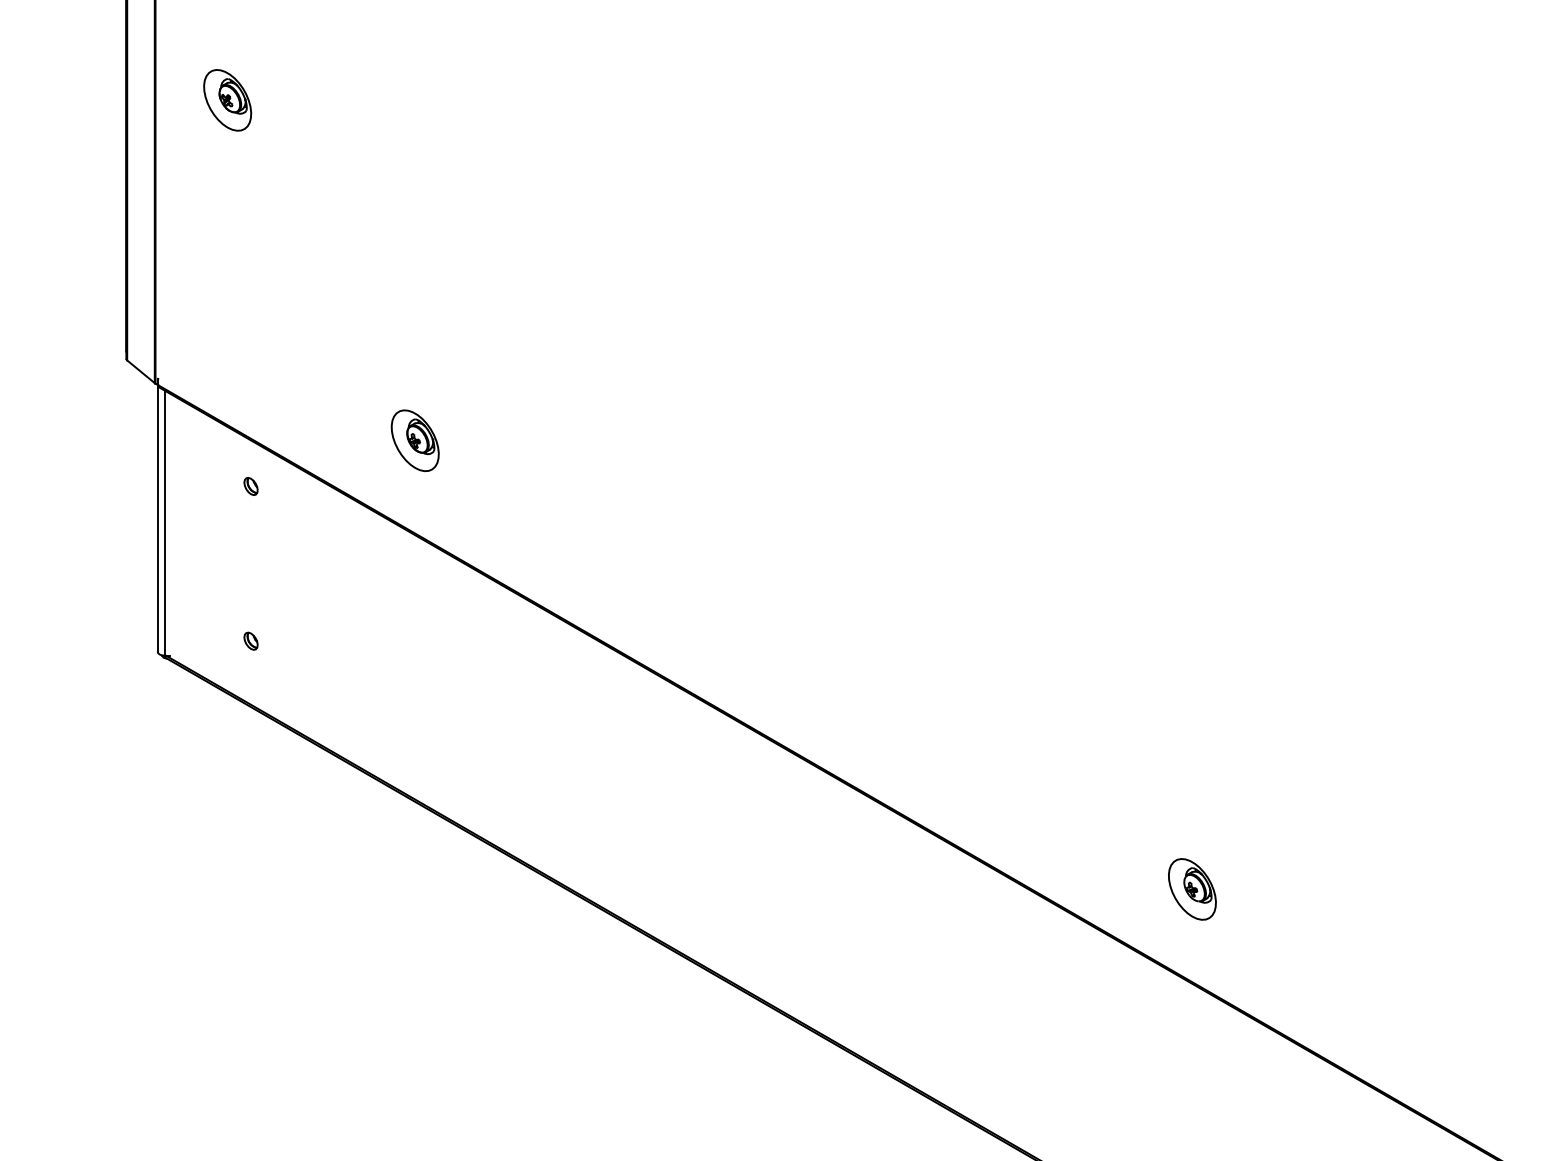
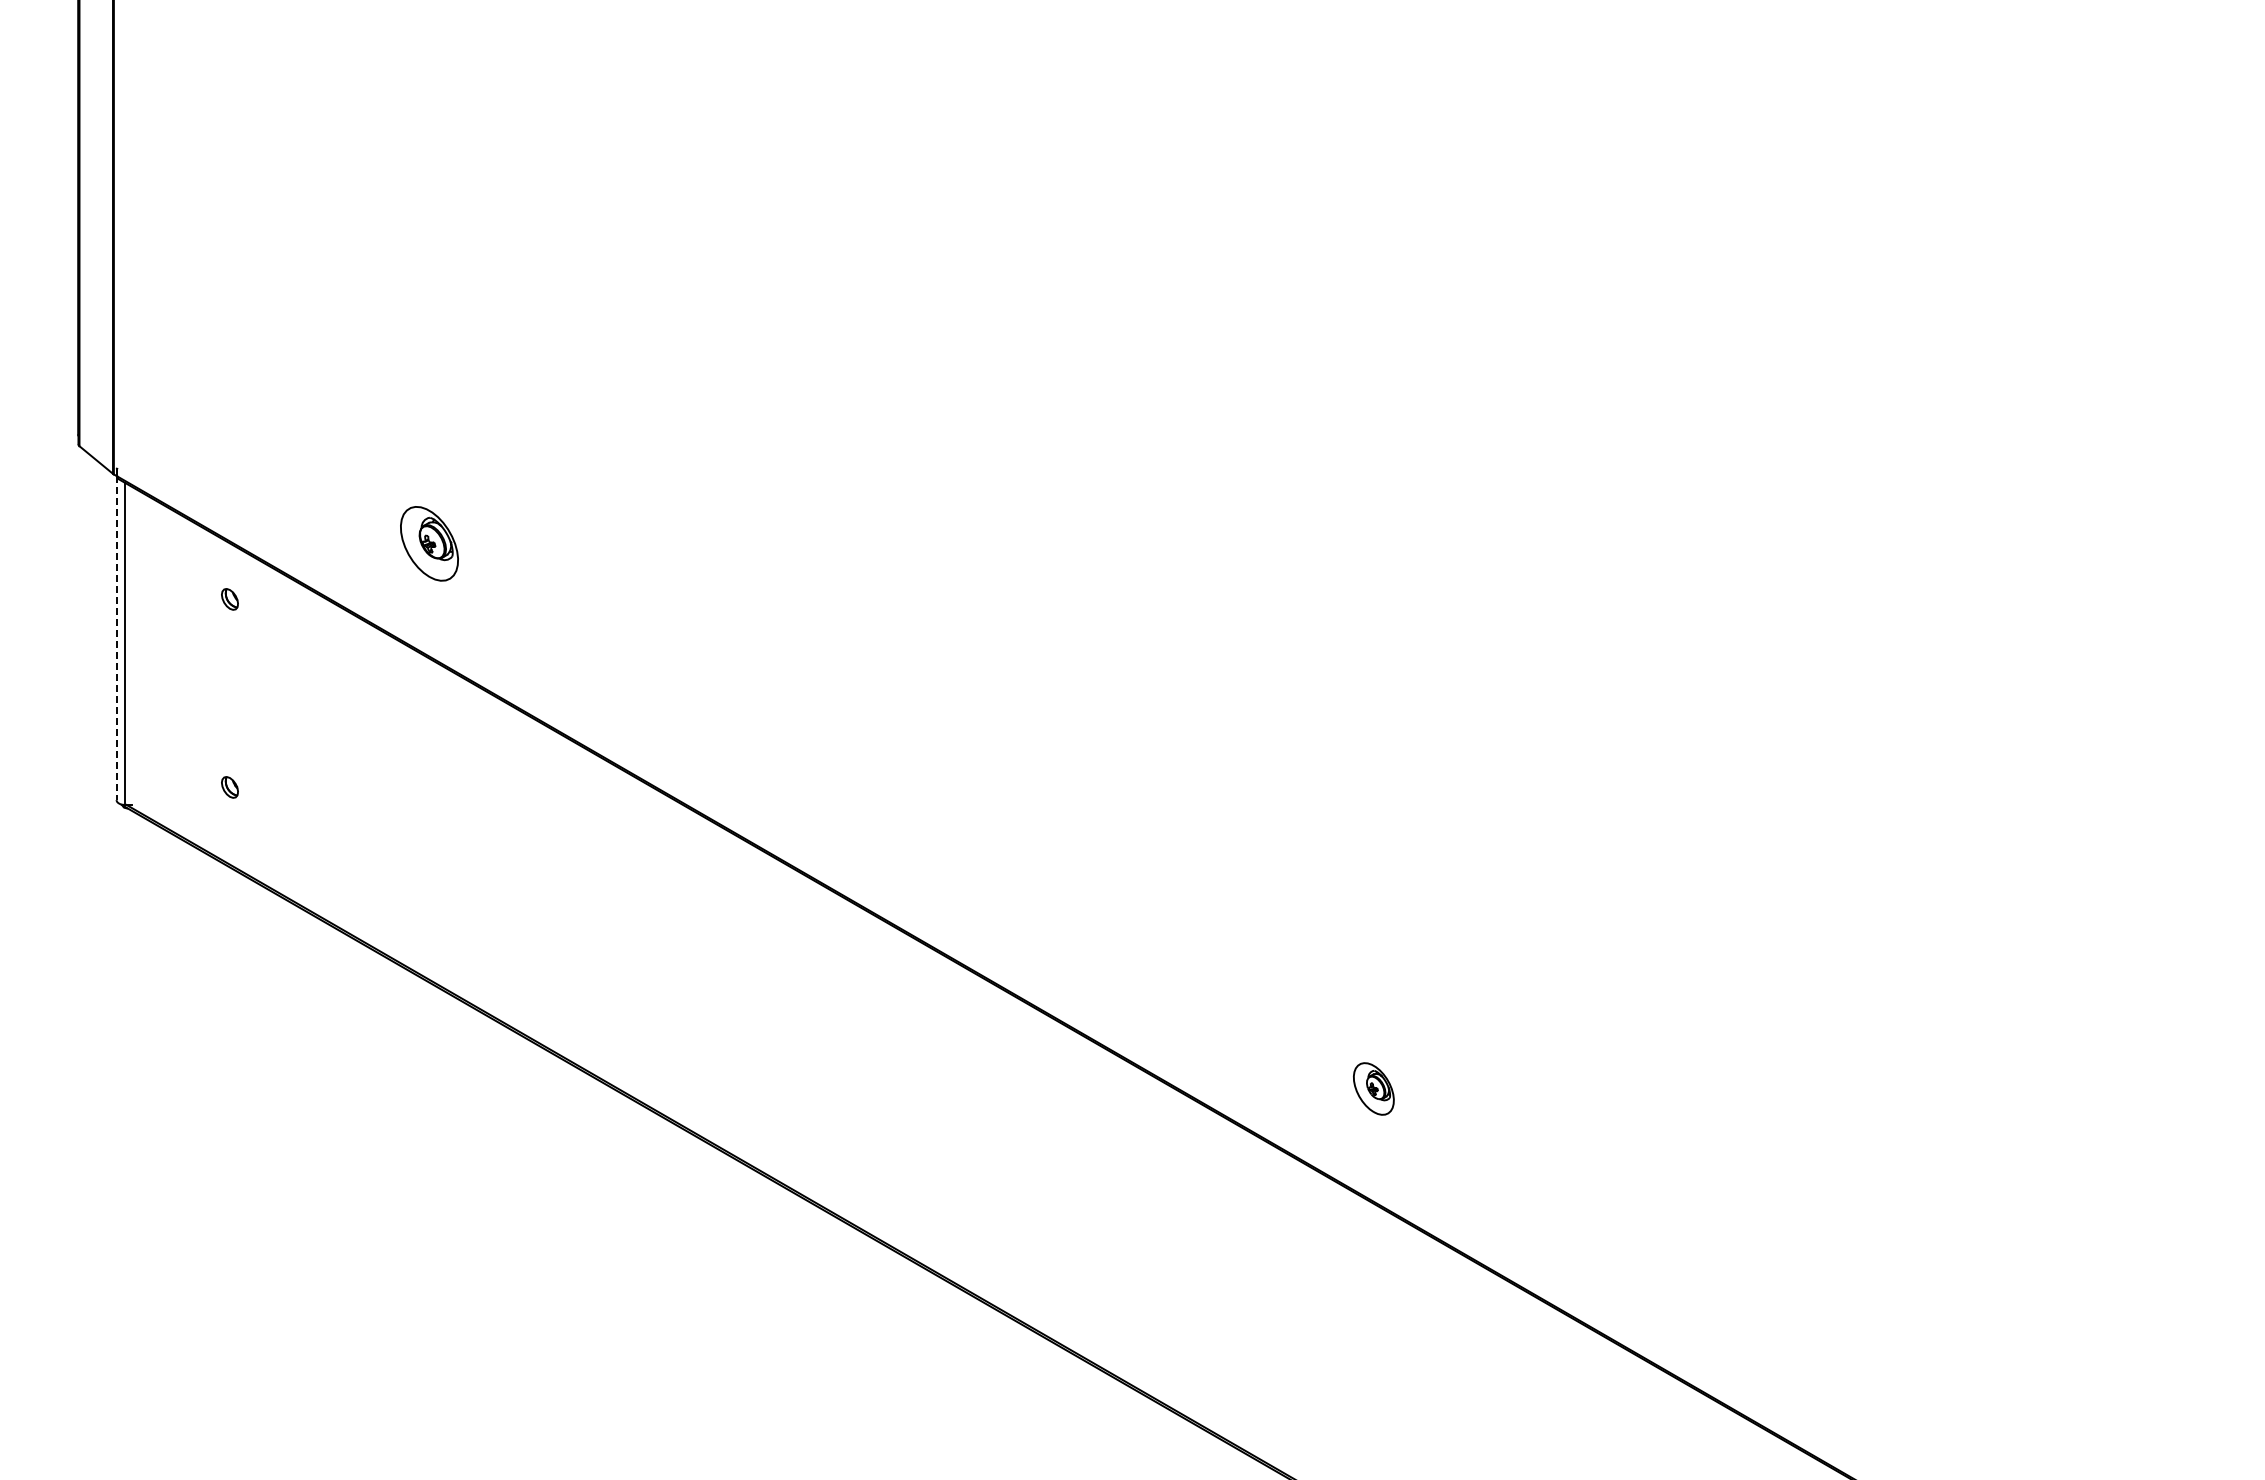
part: (227, 99) -> (201, 129), removed
line: (157, 518) -> (116, 638), solid -> dashed
part: (1192, 889) -> (1373, 1088), size x0.7

